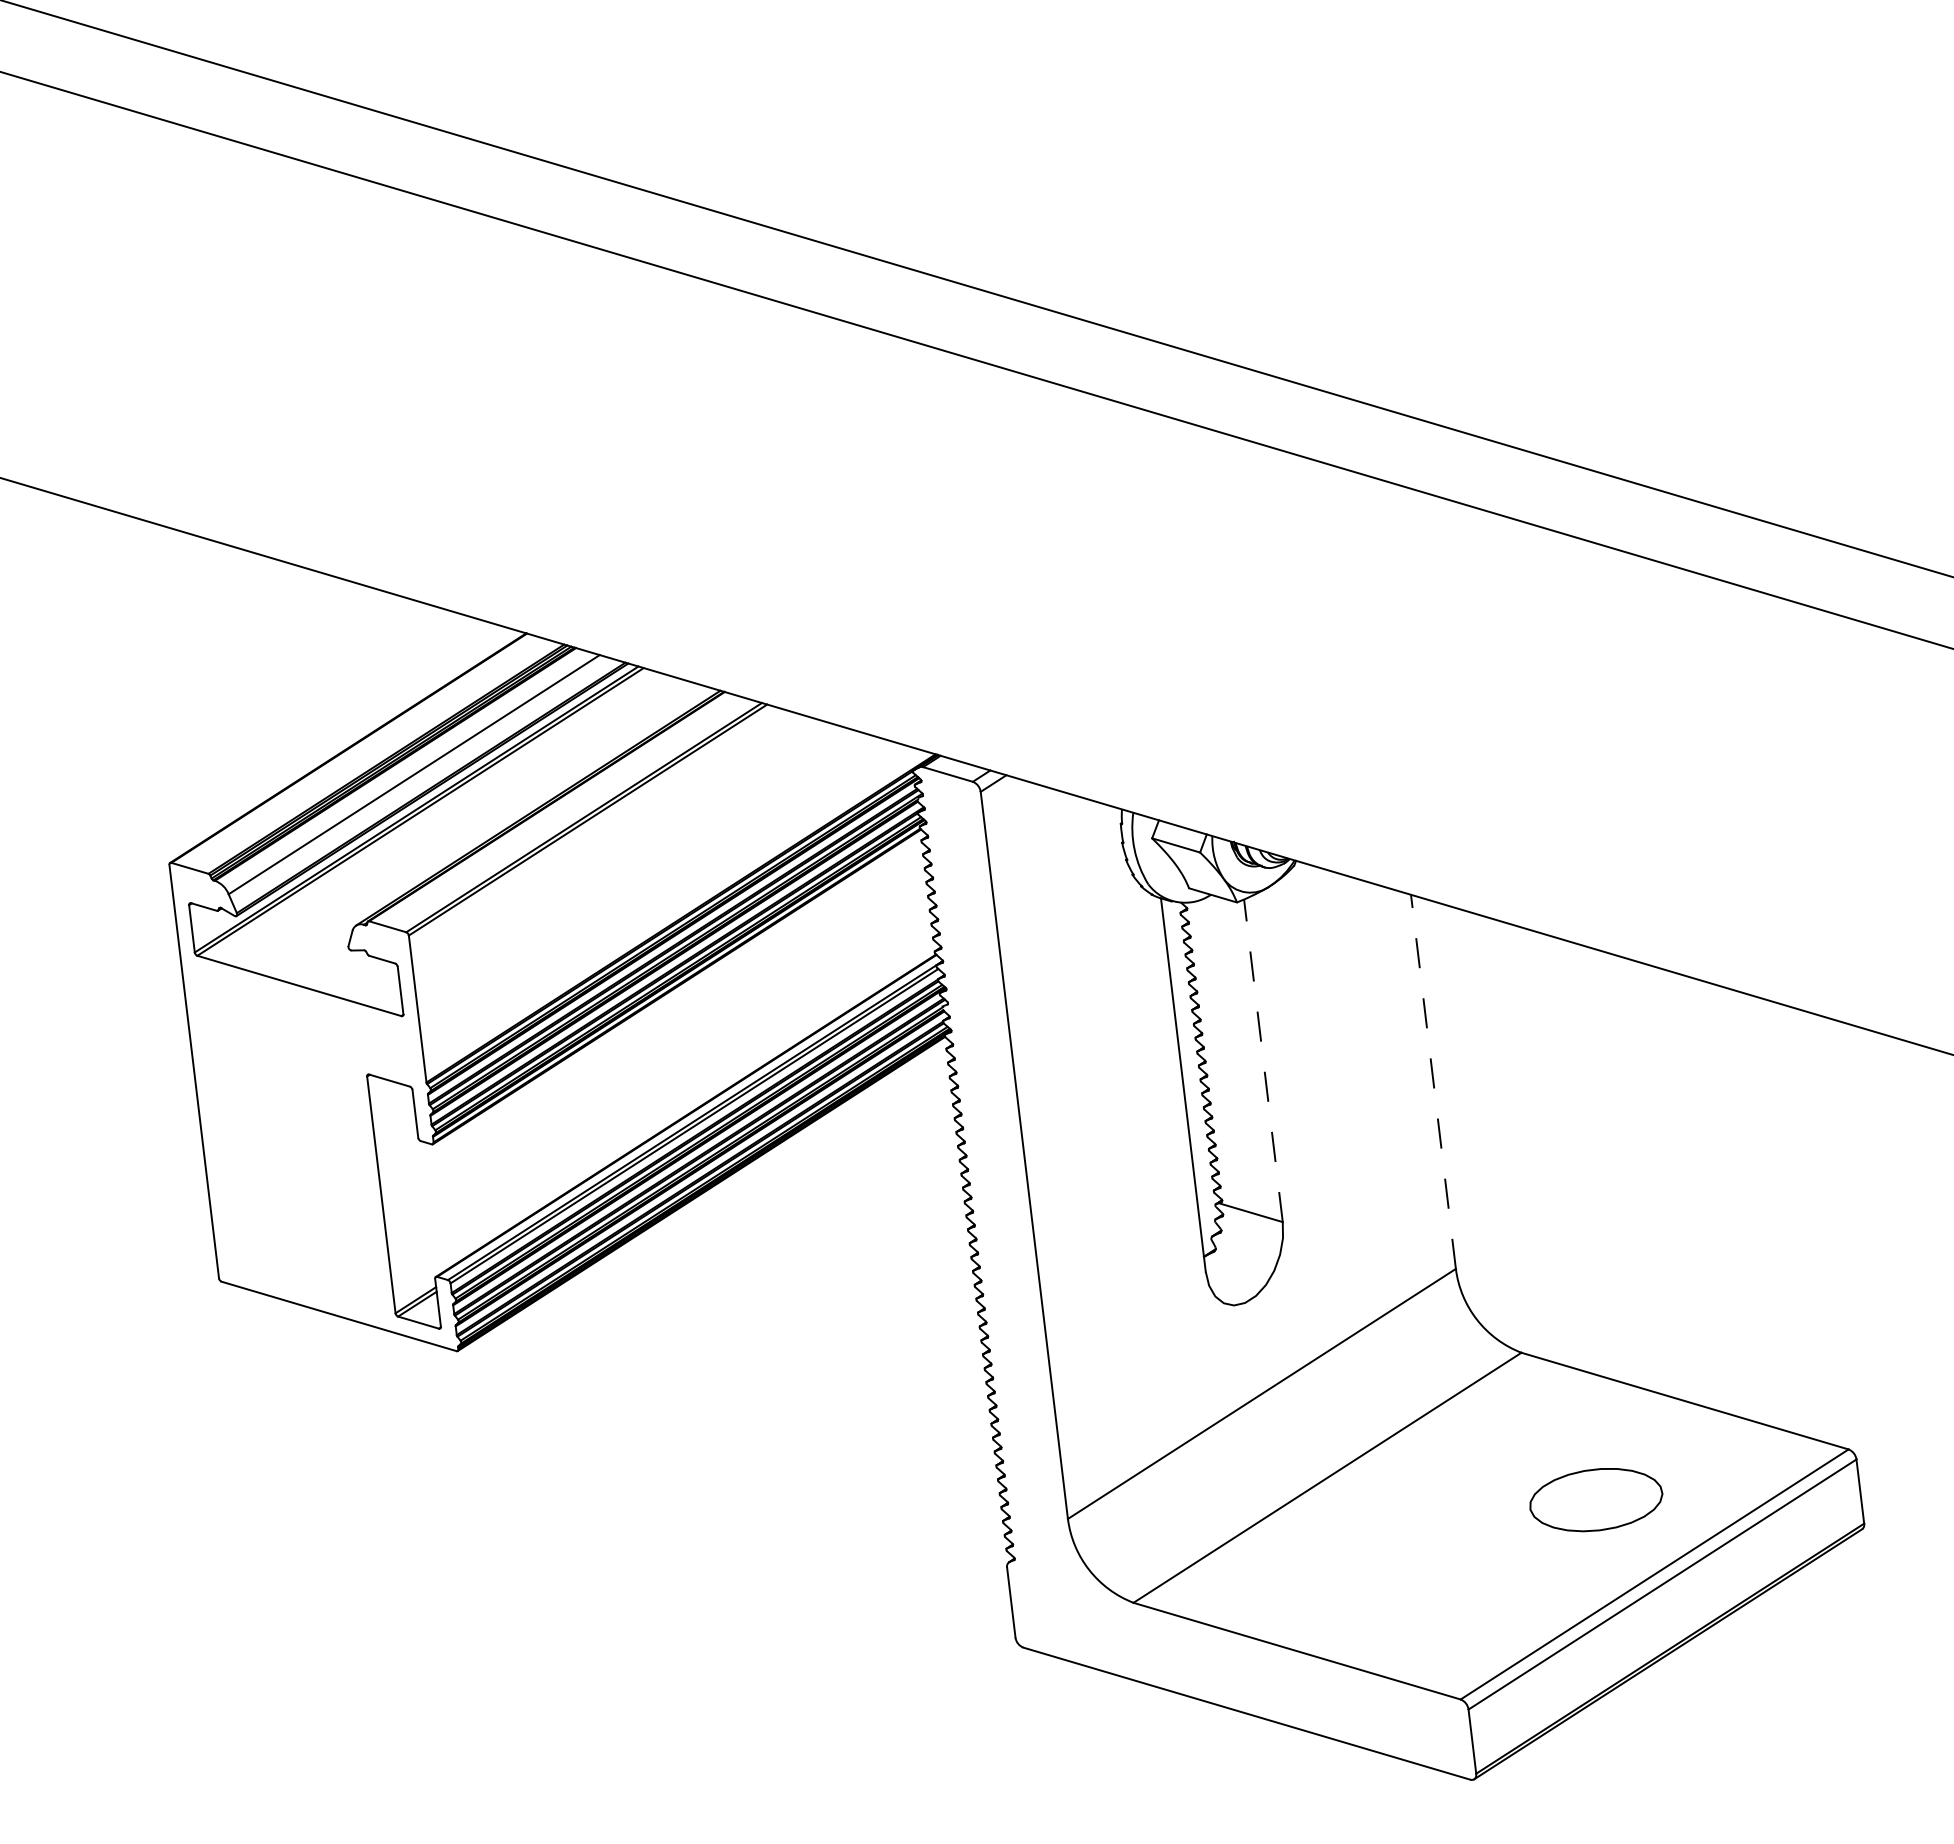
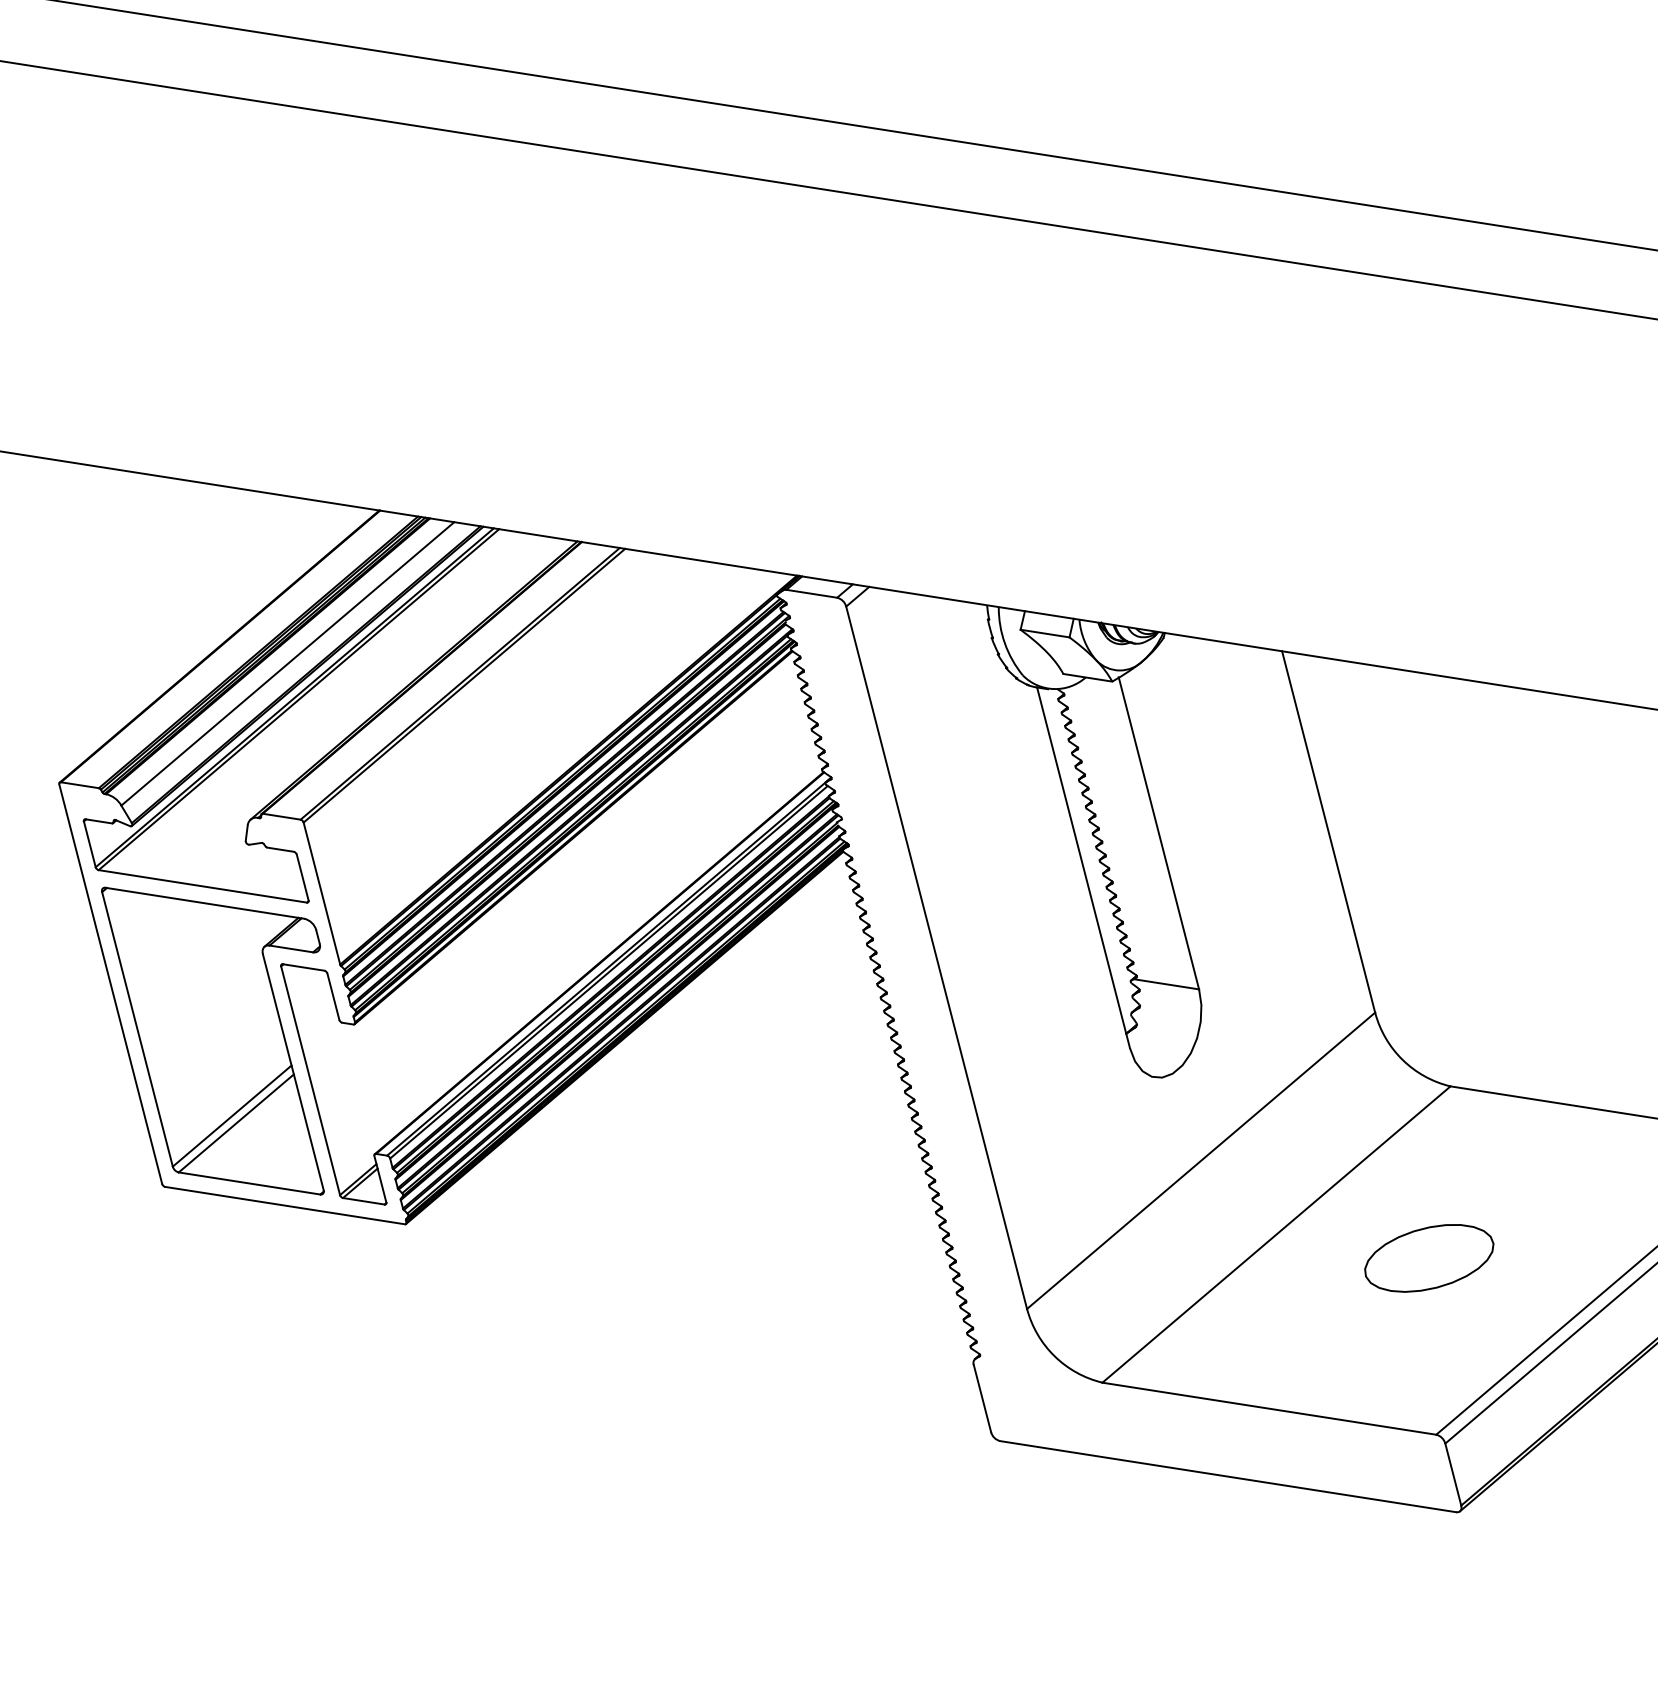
line: (1263, 1060) -> (1158, 833), dashed -> solid
line: (1433, 1081) -> (1328, 831), dashed -> solid
part: (302, 1142) -> (226, 1039), added
part: (1596, 1500) -> (1429, 1258), moved

